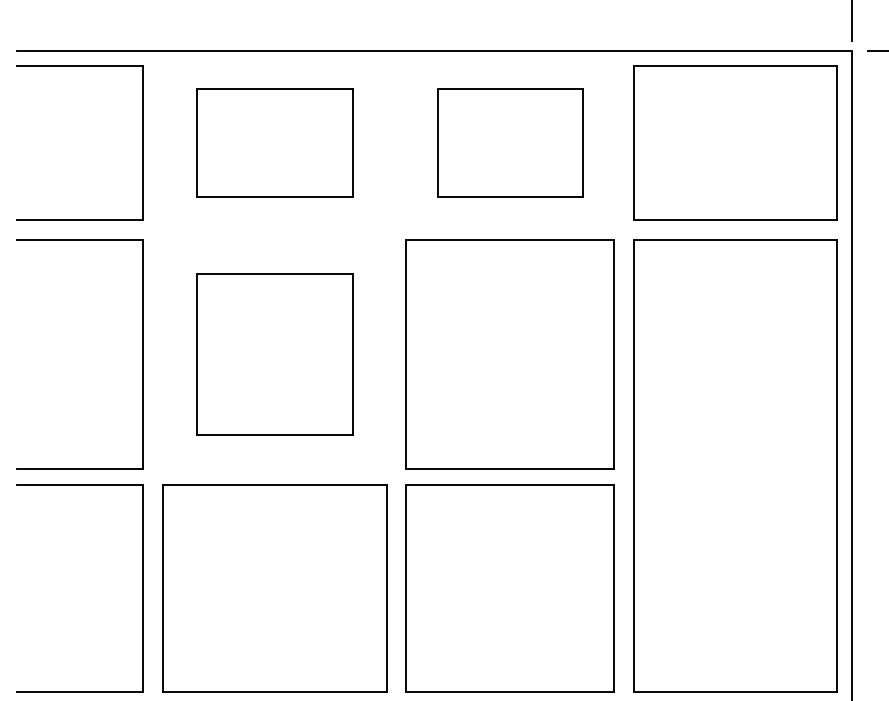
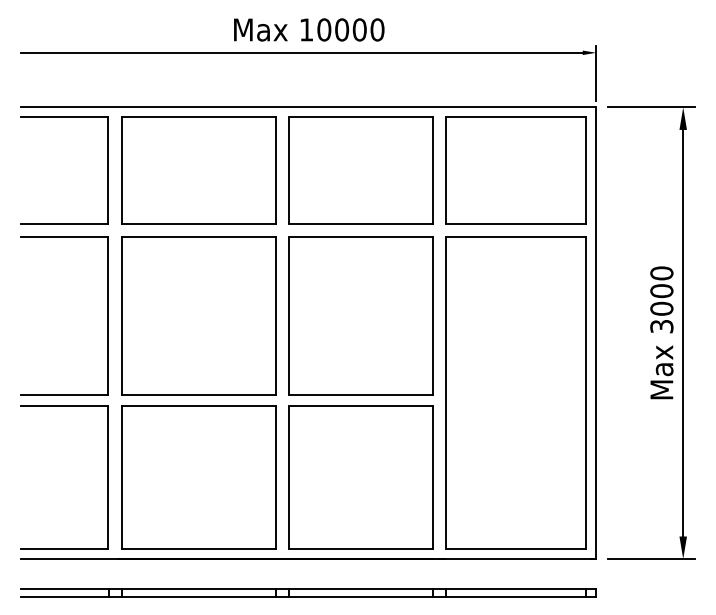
part: (274, 142) -> (198, 170), size x1.43
part: (509, 142) -> (360, 170), size x1.43
part: (274, 353) -> (198, 315), size x1.43

